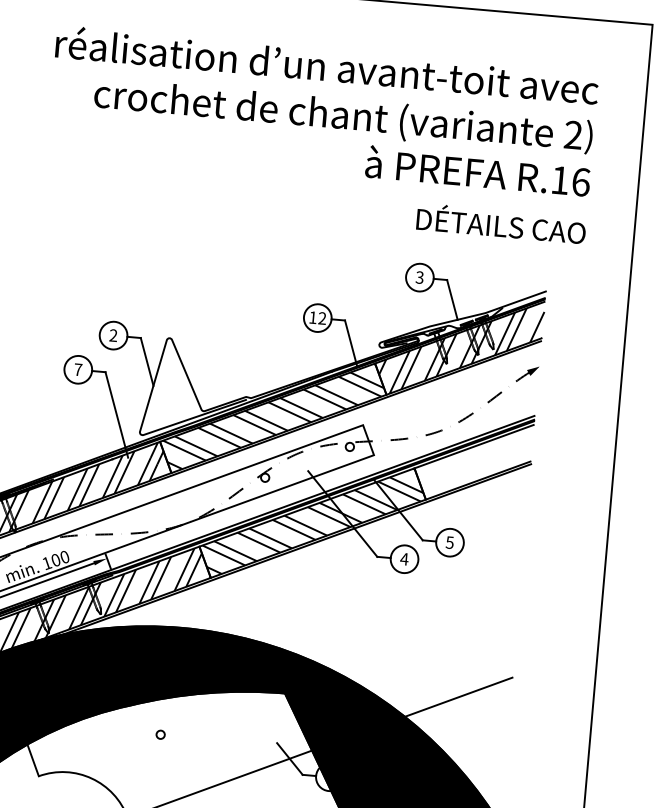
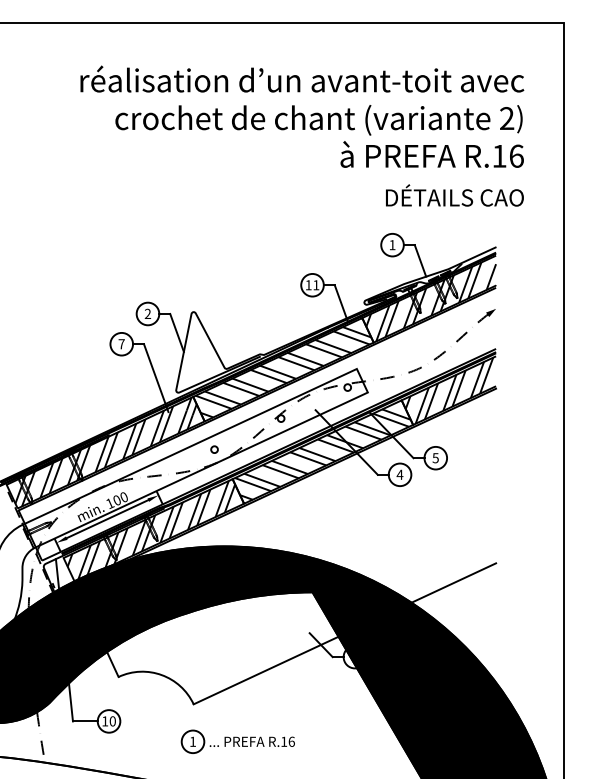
text: (419, 278) -> (392, 245), 3 -> 1
text: (322, 318) -> (316, 285), 12 -> 11
hatch: (473, 461) -> (449, 390), added
circle: (160, 734) -> (214, 449), moved

